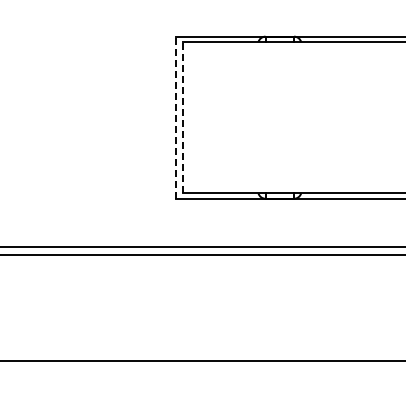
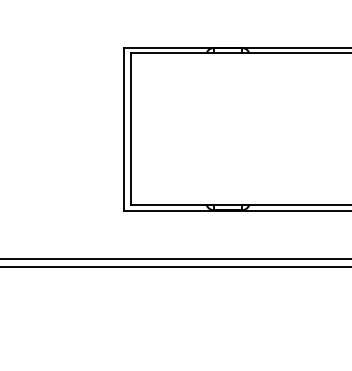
line: (176, 117) -> (124, 128), dashed -> solid
line: (182, 117) -> (130, 128), dashed -> solid

